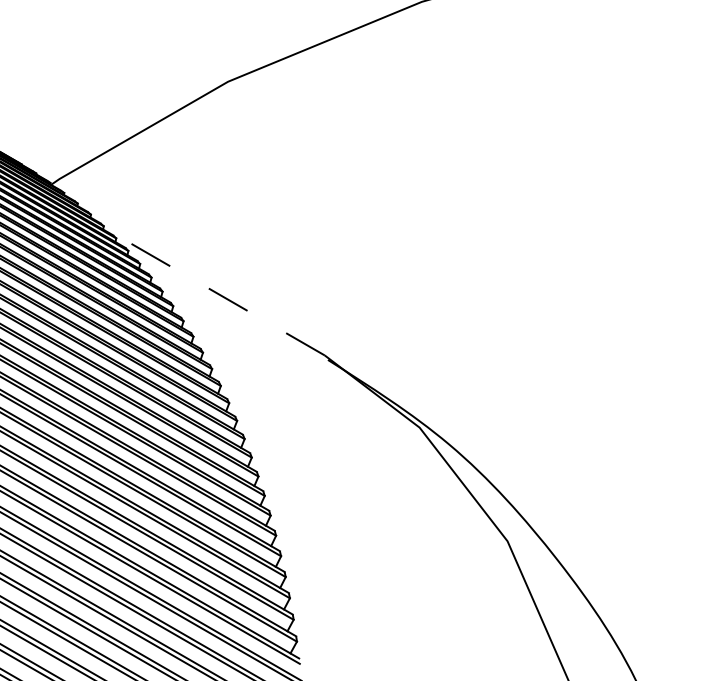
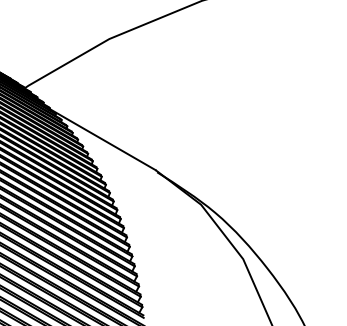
line: (213, 291) -> (102, 139), dashed -> solid

